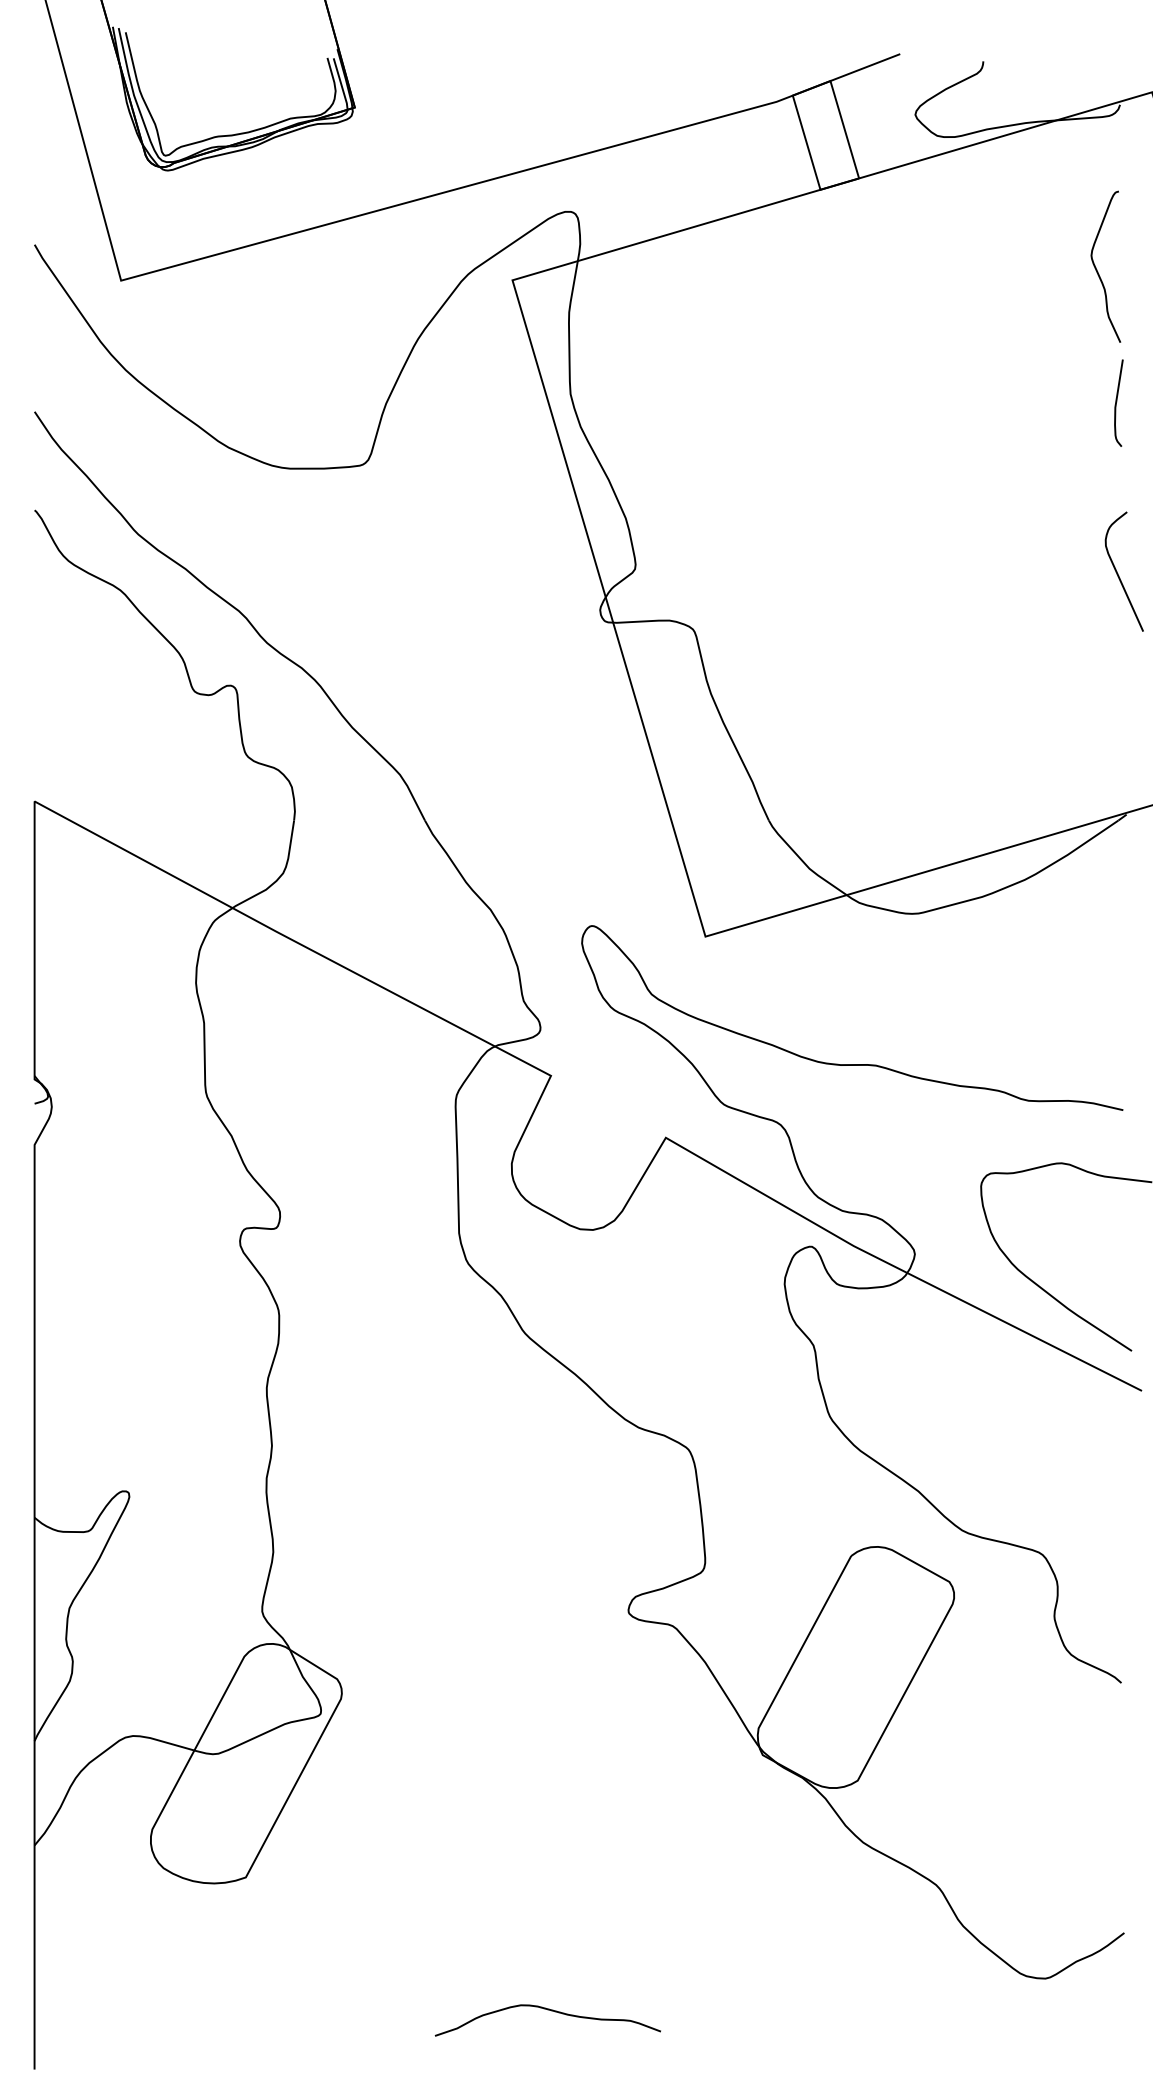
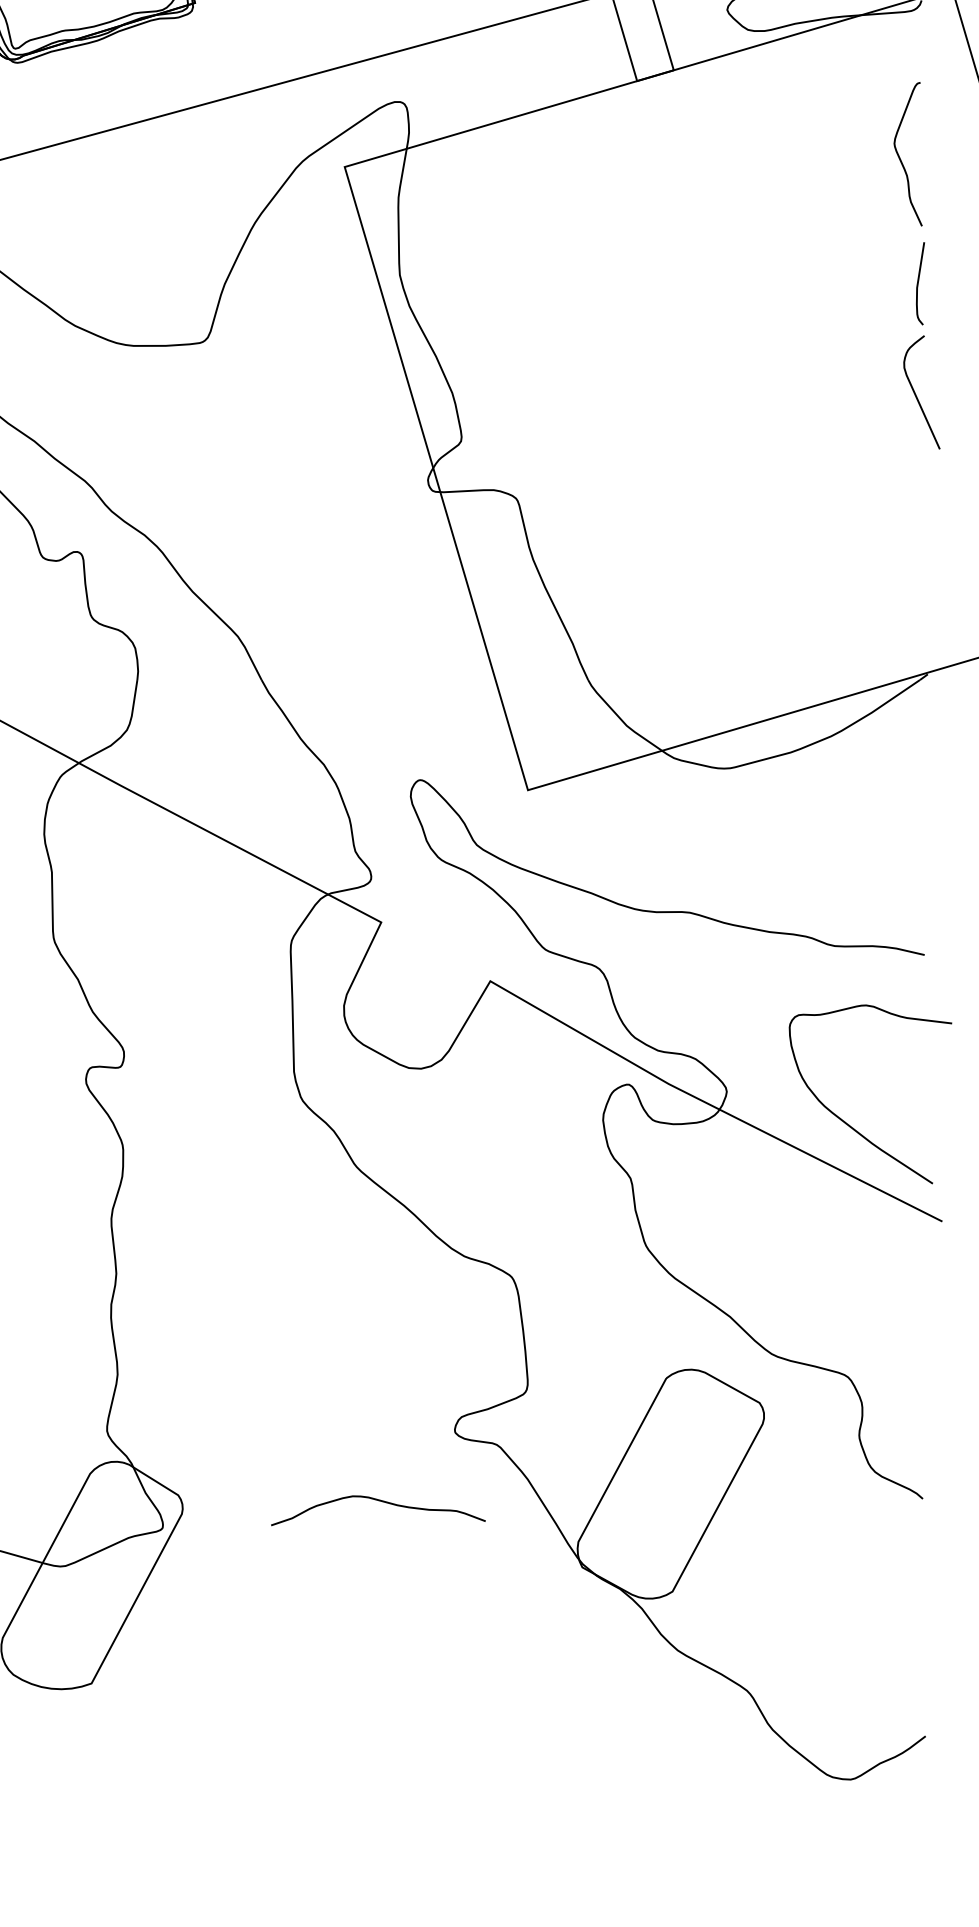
curve: (1118, 573) -> (916, 394), moved
curve: (551, 2011) -> (381, 1502), moved

